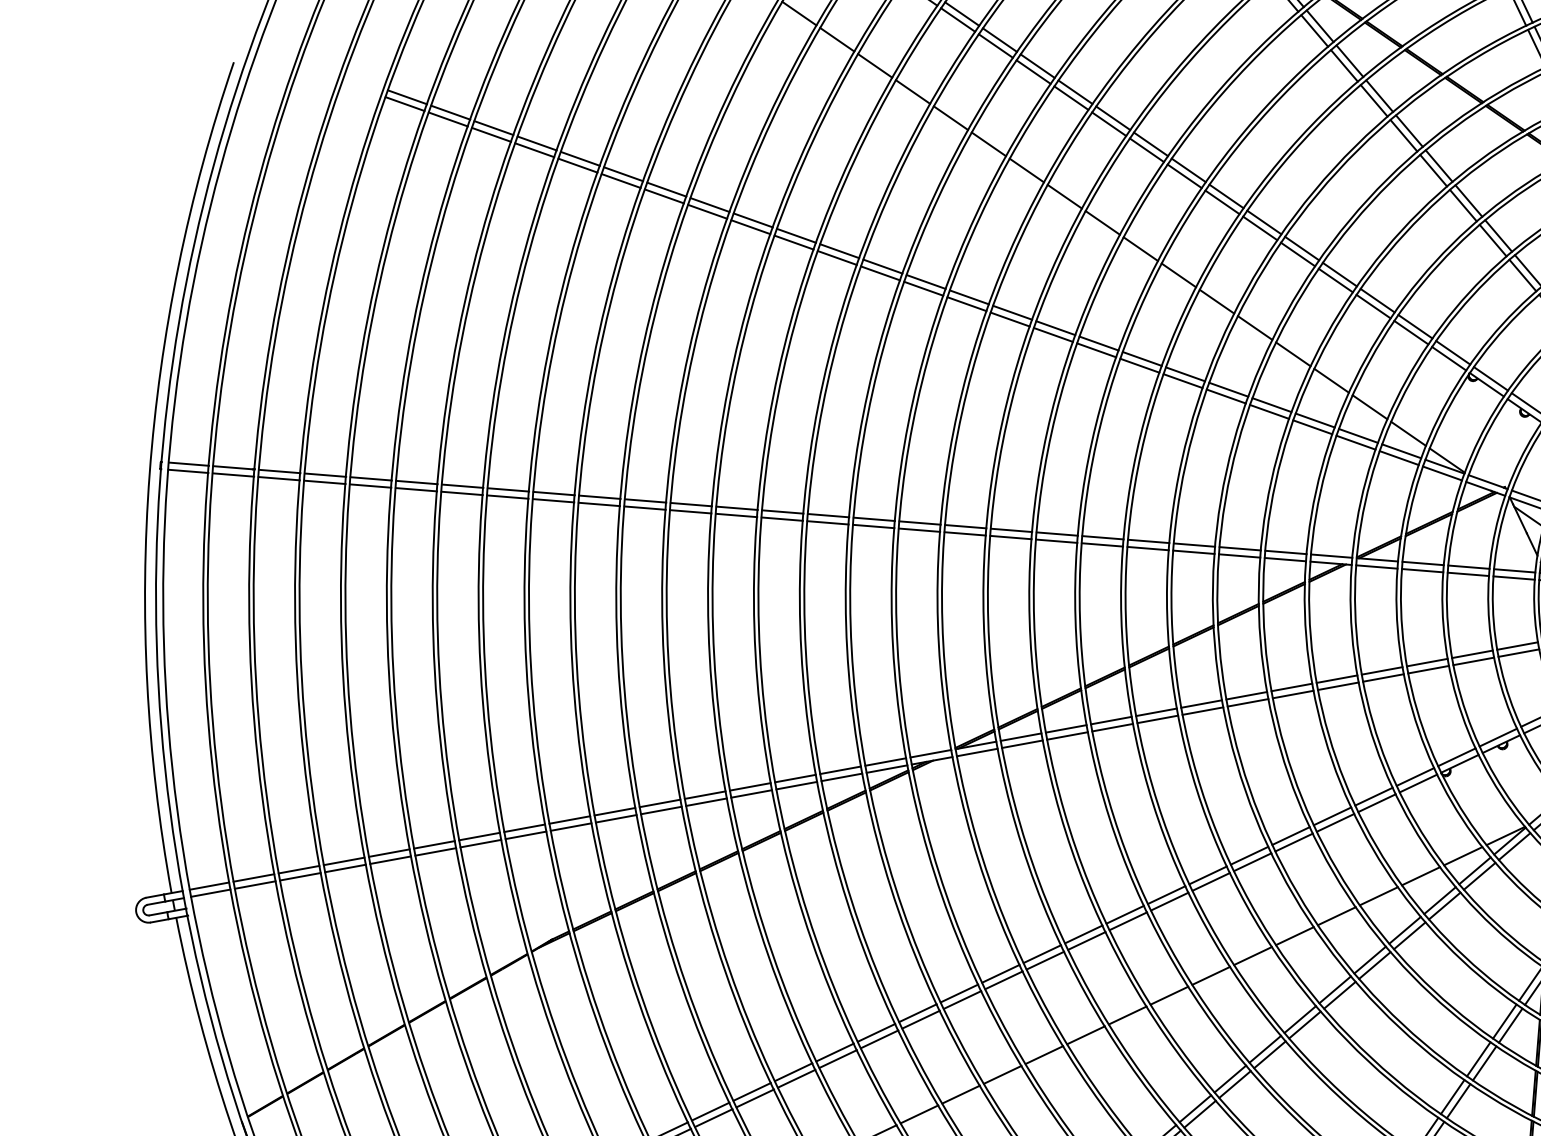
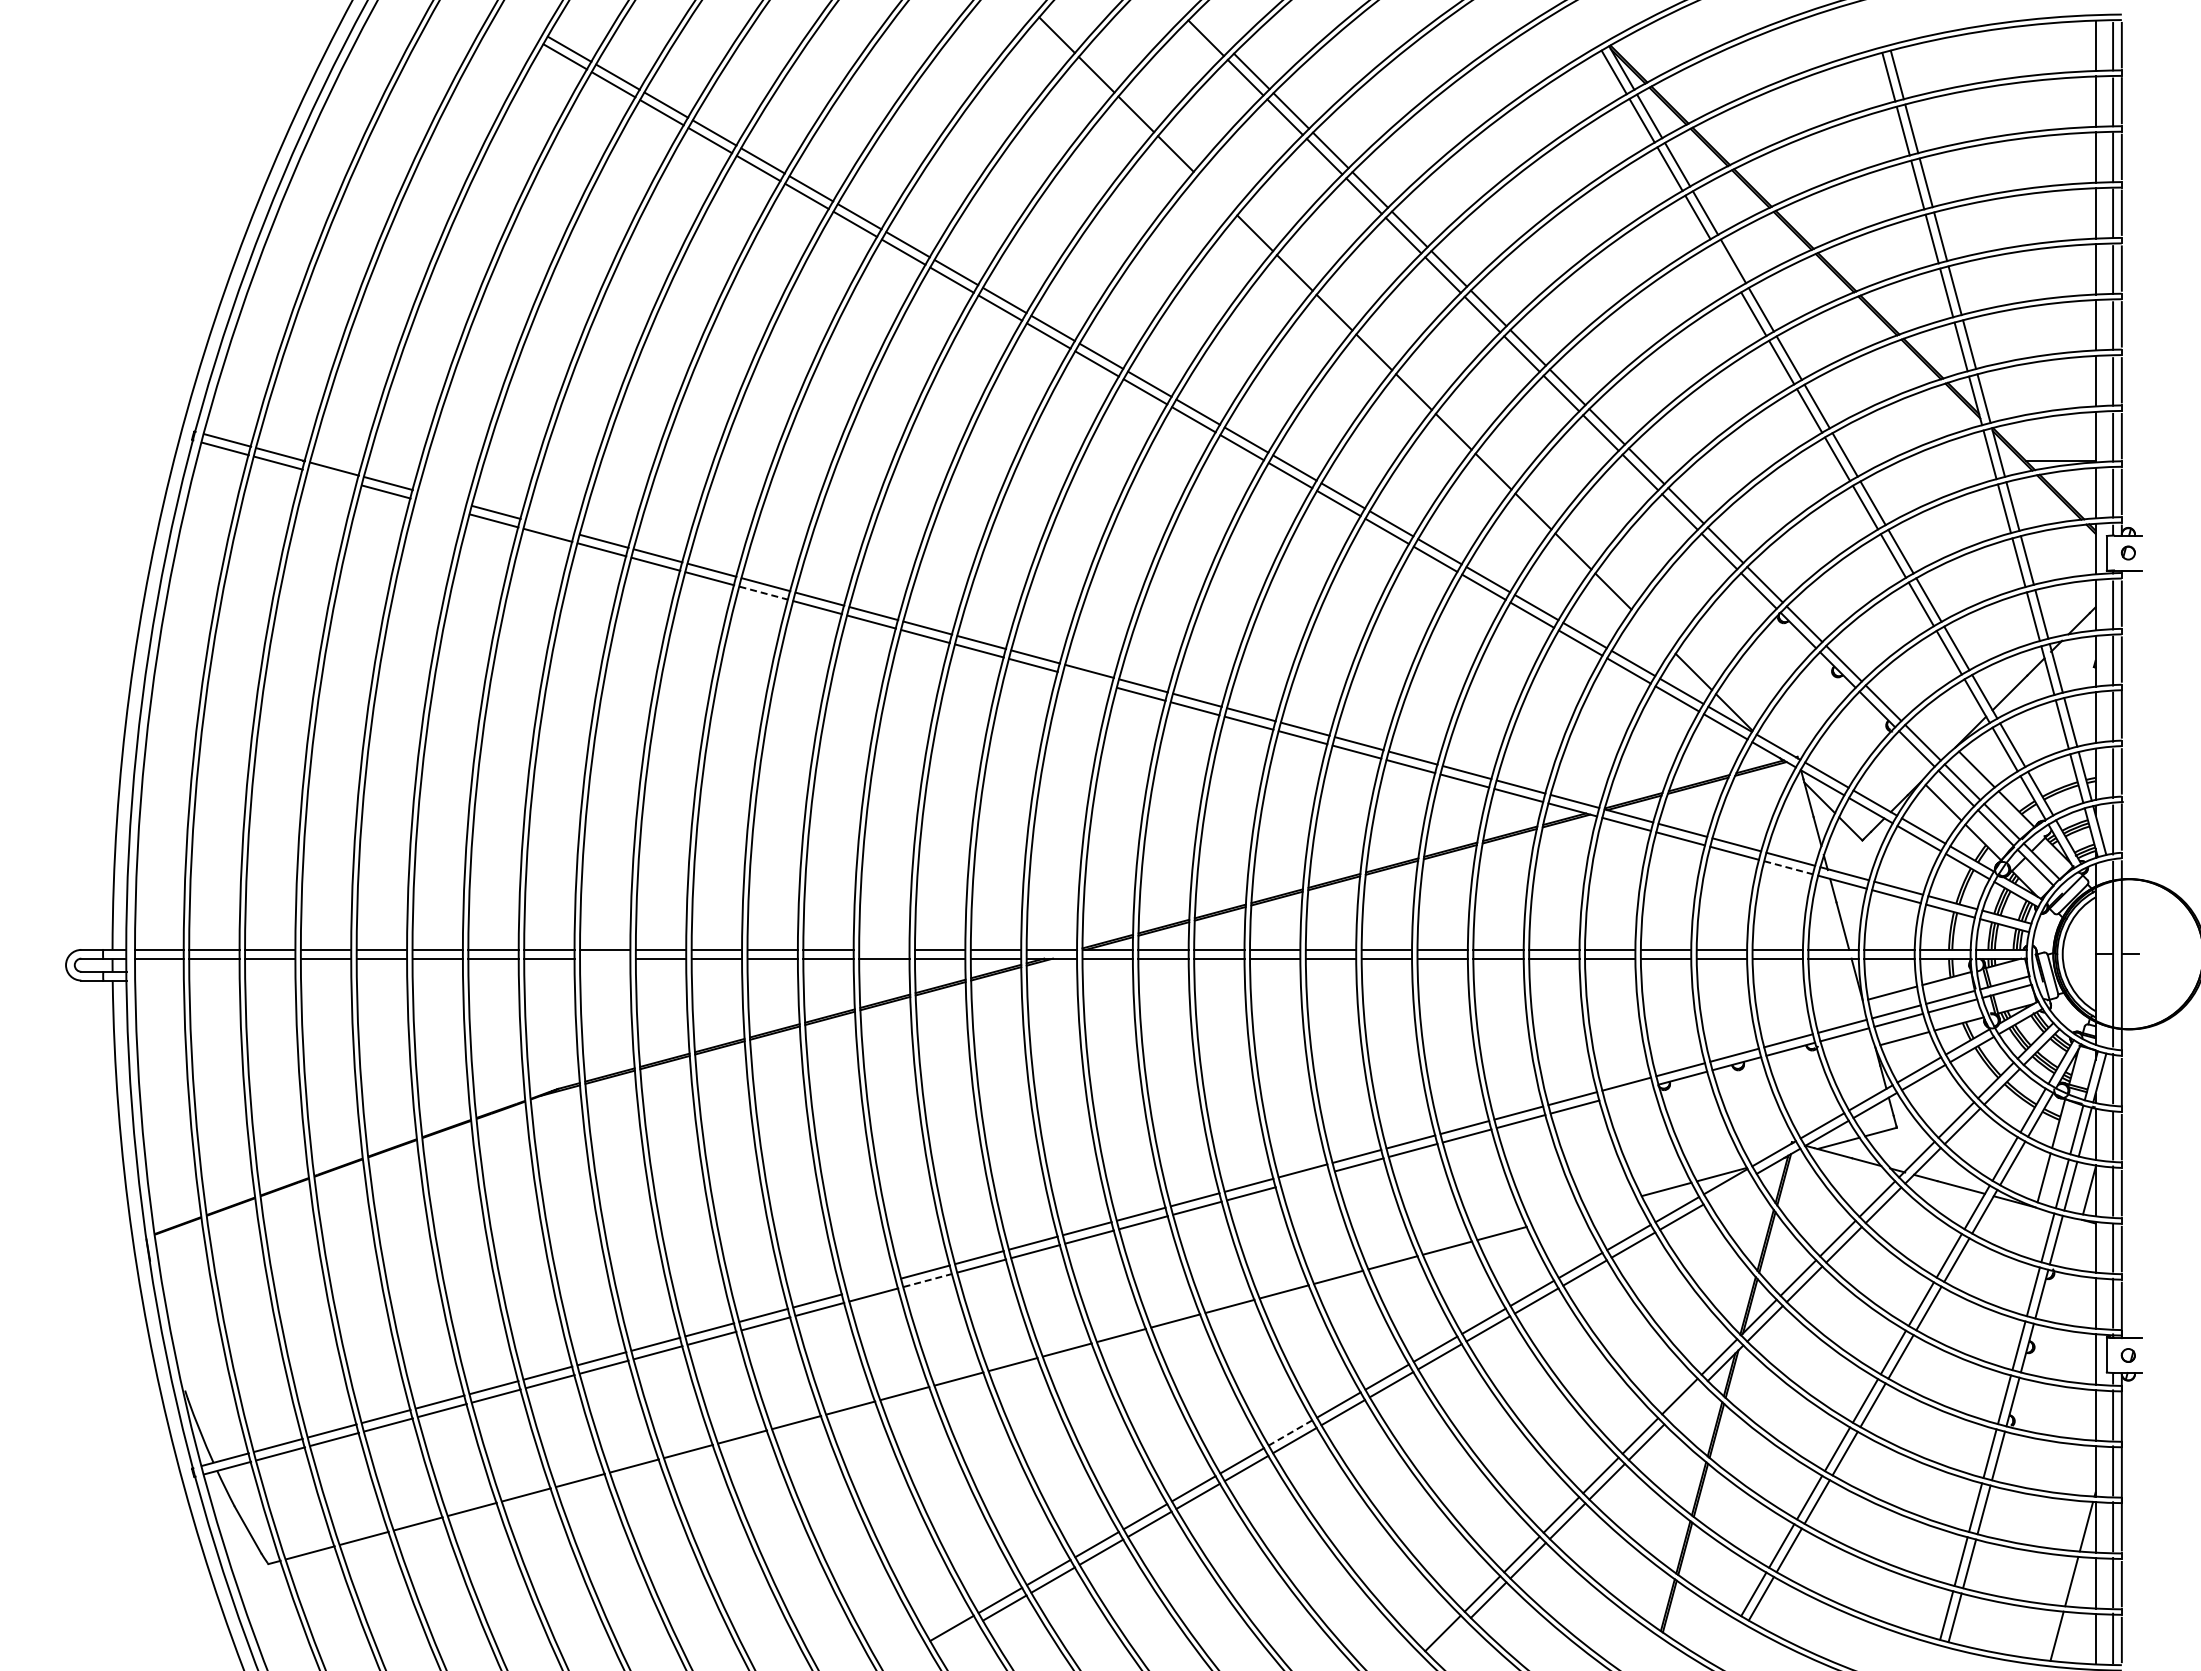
line: (1373, 100) -> (1725, 265), removed
line: (950, 118) -> (1215, 193), removed
line: (1369, 407) -> (1653, 631), removed
line: (279, 478) -> (332, 477), removed
line: (371, 478) -> (442, 497), removed
line: (462, 485) -> (550, 526), removed
line: (370, 486) -> (439, 506), removed
line: (645, 508) -> (764, 593), solid -> dashed
line: (919, 529) -> (1087, 679), removed
line: (1514, 577) -> (1789, 867), solid -> dashed
line: (795, 778) -> (884, 949), removed
line: (1418, 783) -> (1628, 1092), removed
line: (571, 826) -> (605, 958), removed
line: (1513, 846) -> (1729, 1188), removed
line: (1420, 875) -> (1611, 1203), removed
line: (1378, 895) -> (1556, 1218), removed
line: (1169, 900) -> (1305, 1178), removed
line: (1510, 1025) -> (1685, 1402), removed
line: (880, 1039) -> (928, 1280), solid -> dashed
line: (835, 1052) -> (871, 1286), removed
line: (1195, 1109) -> (1290, 1433), solid -> dashed

